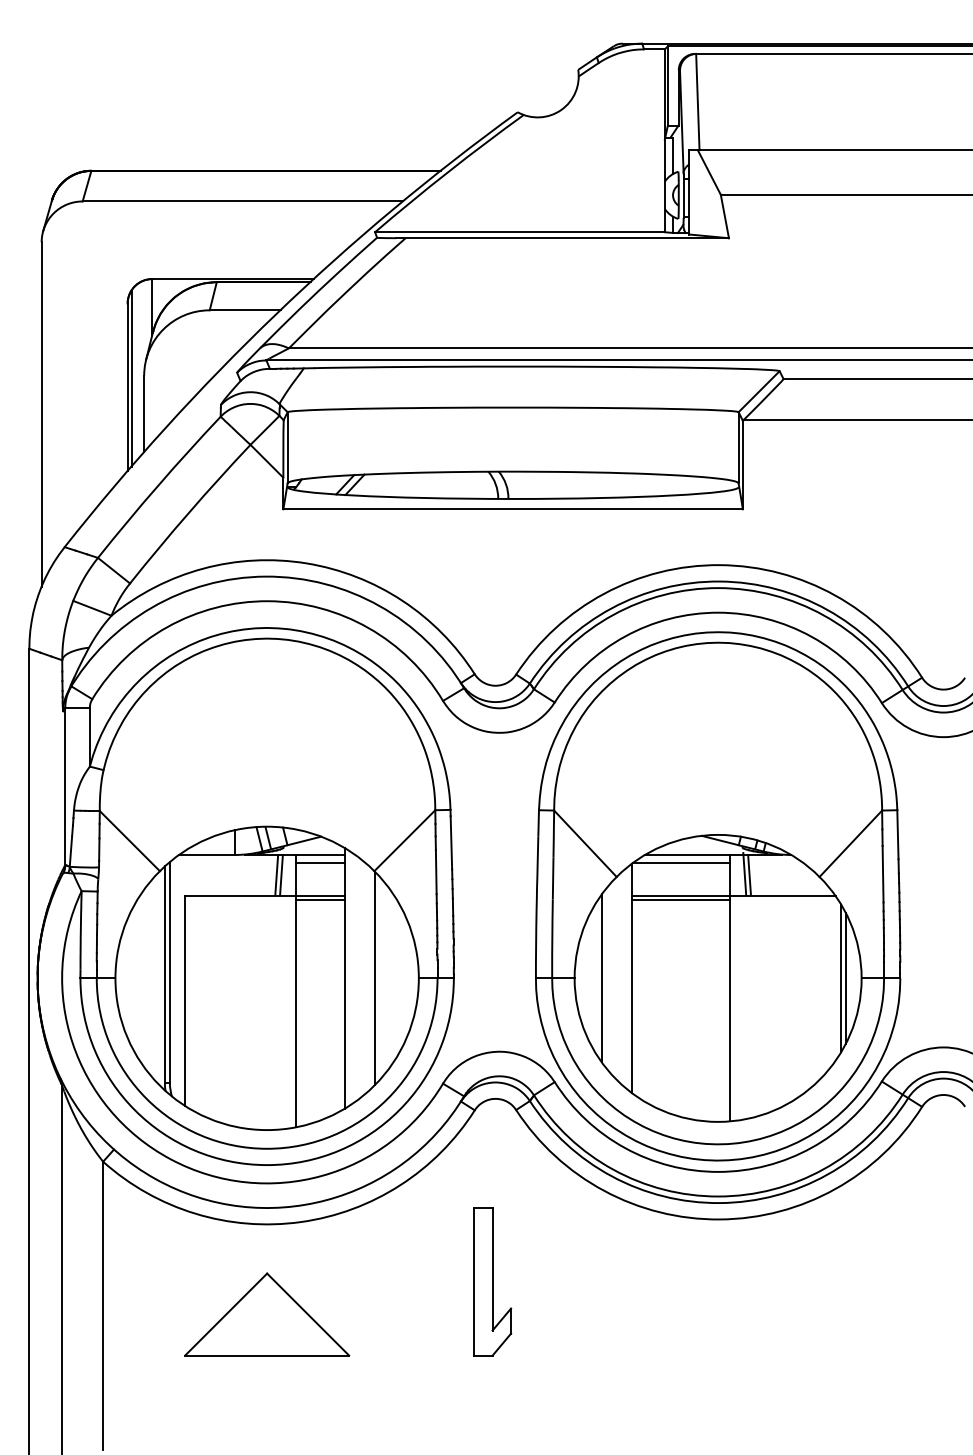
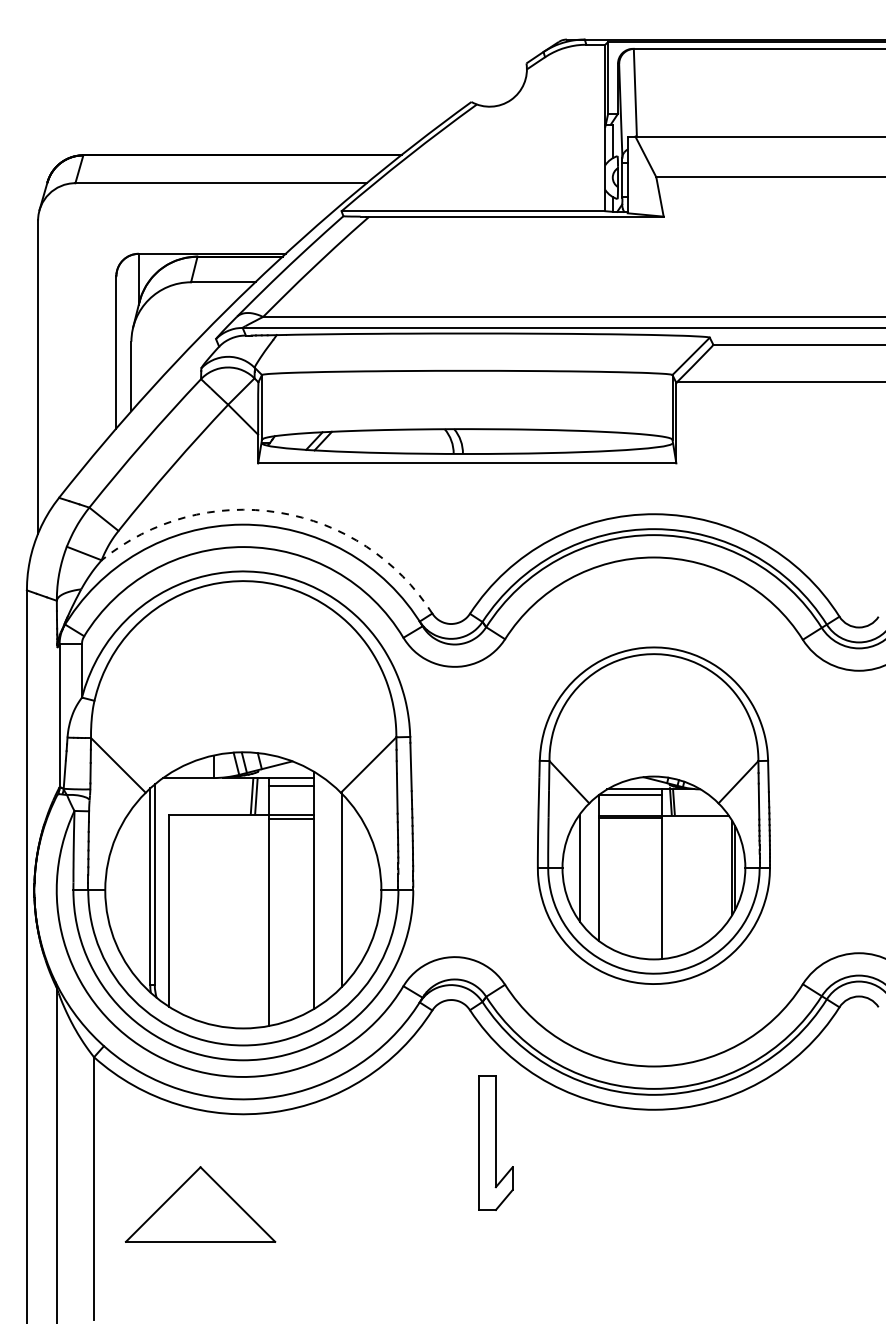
line: (131, 378) -> (119, 344), removed
arc: (306, 563) -> (279, 512), solid -> dashed
part: (718, 896) -> (654, 815), size x0.7
part: (492, 1281) -> (495, 1142), moved
part: (267, 1314) -> (200, 1204), moved

